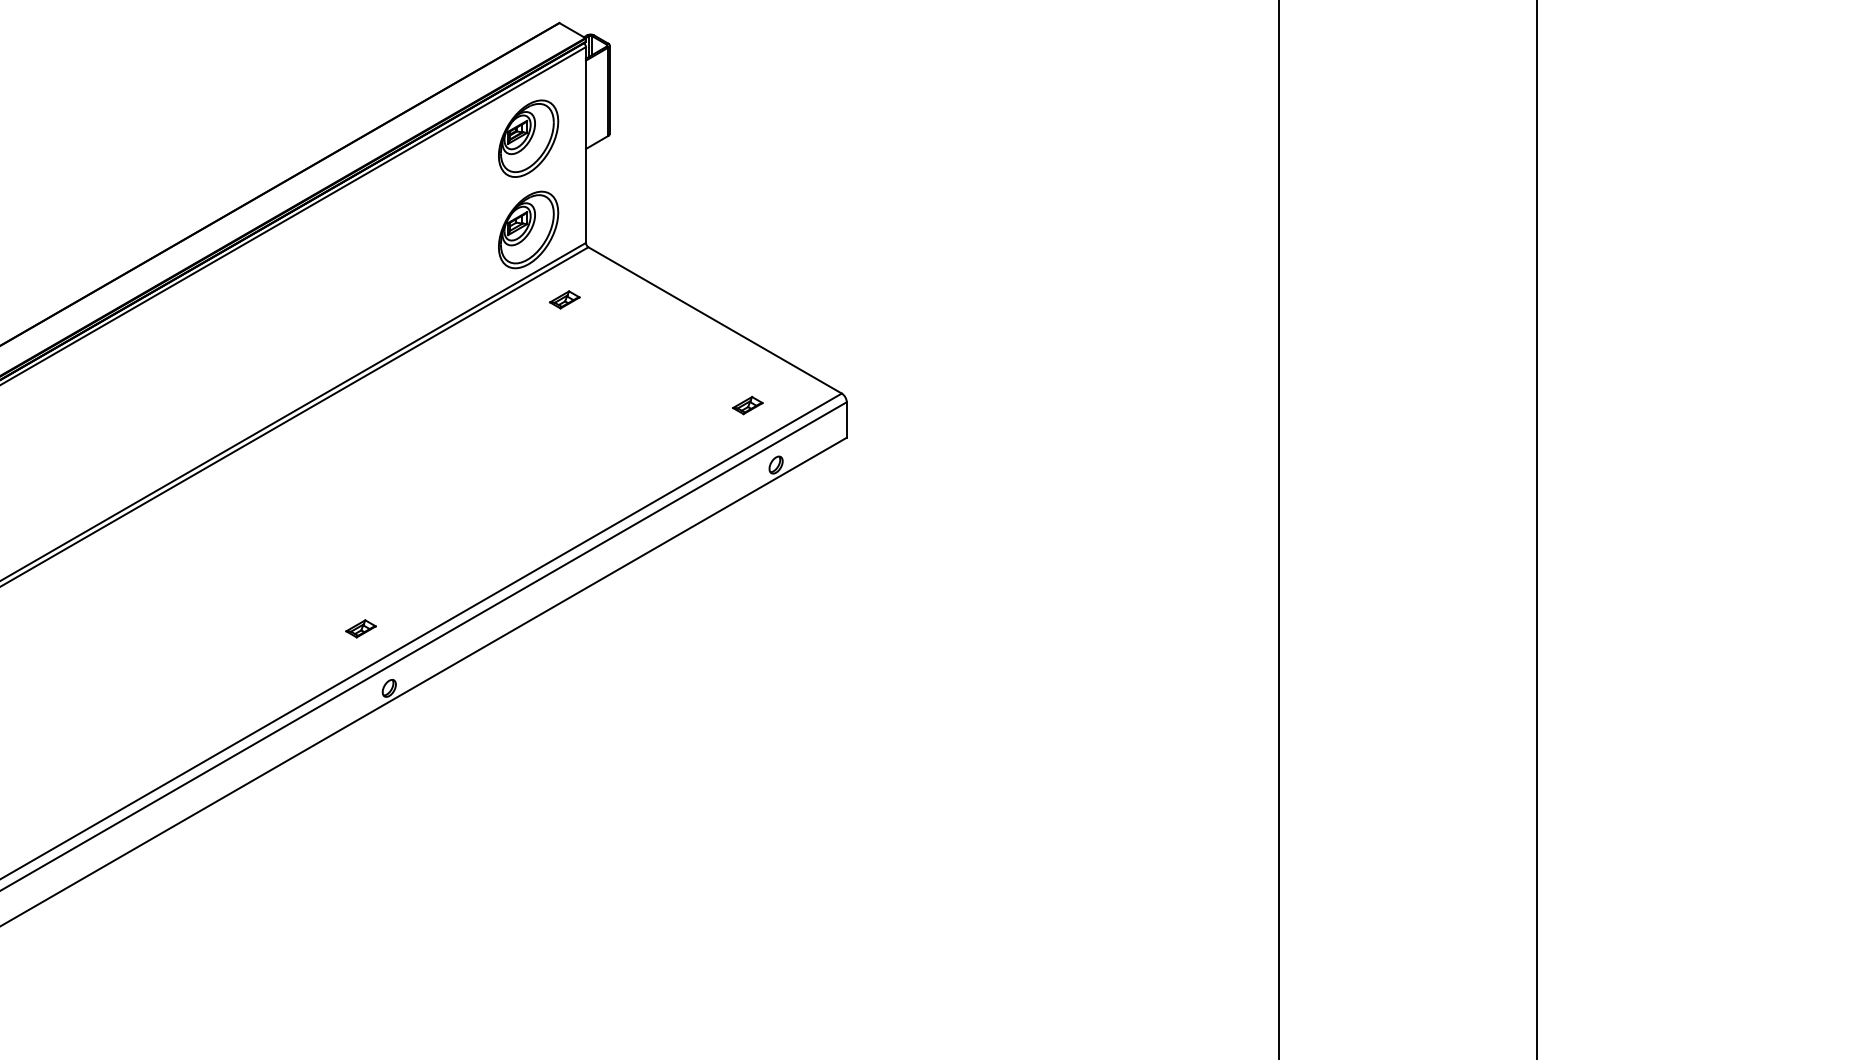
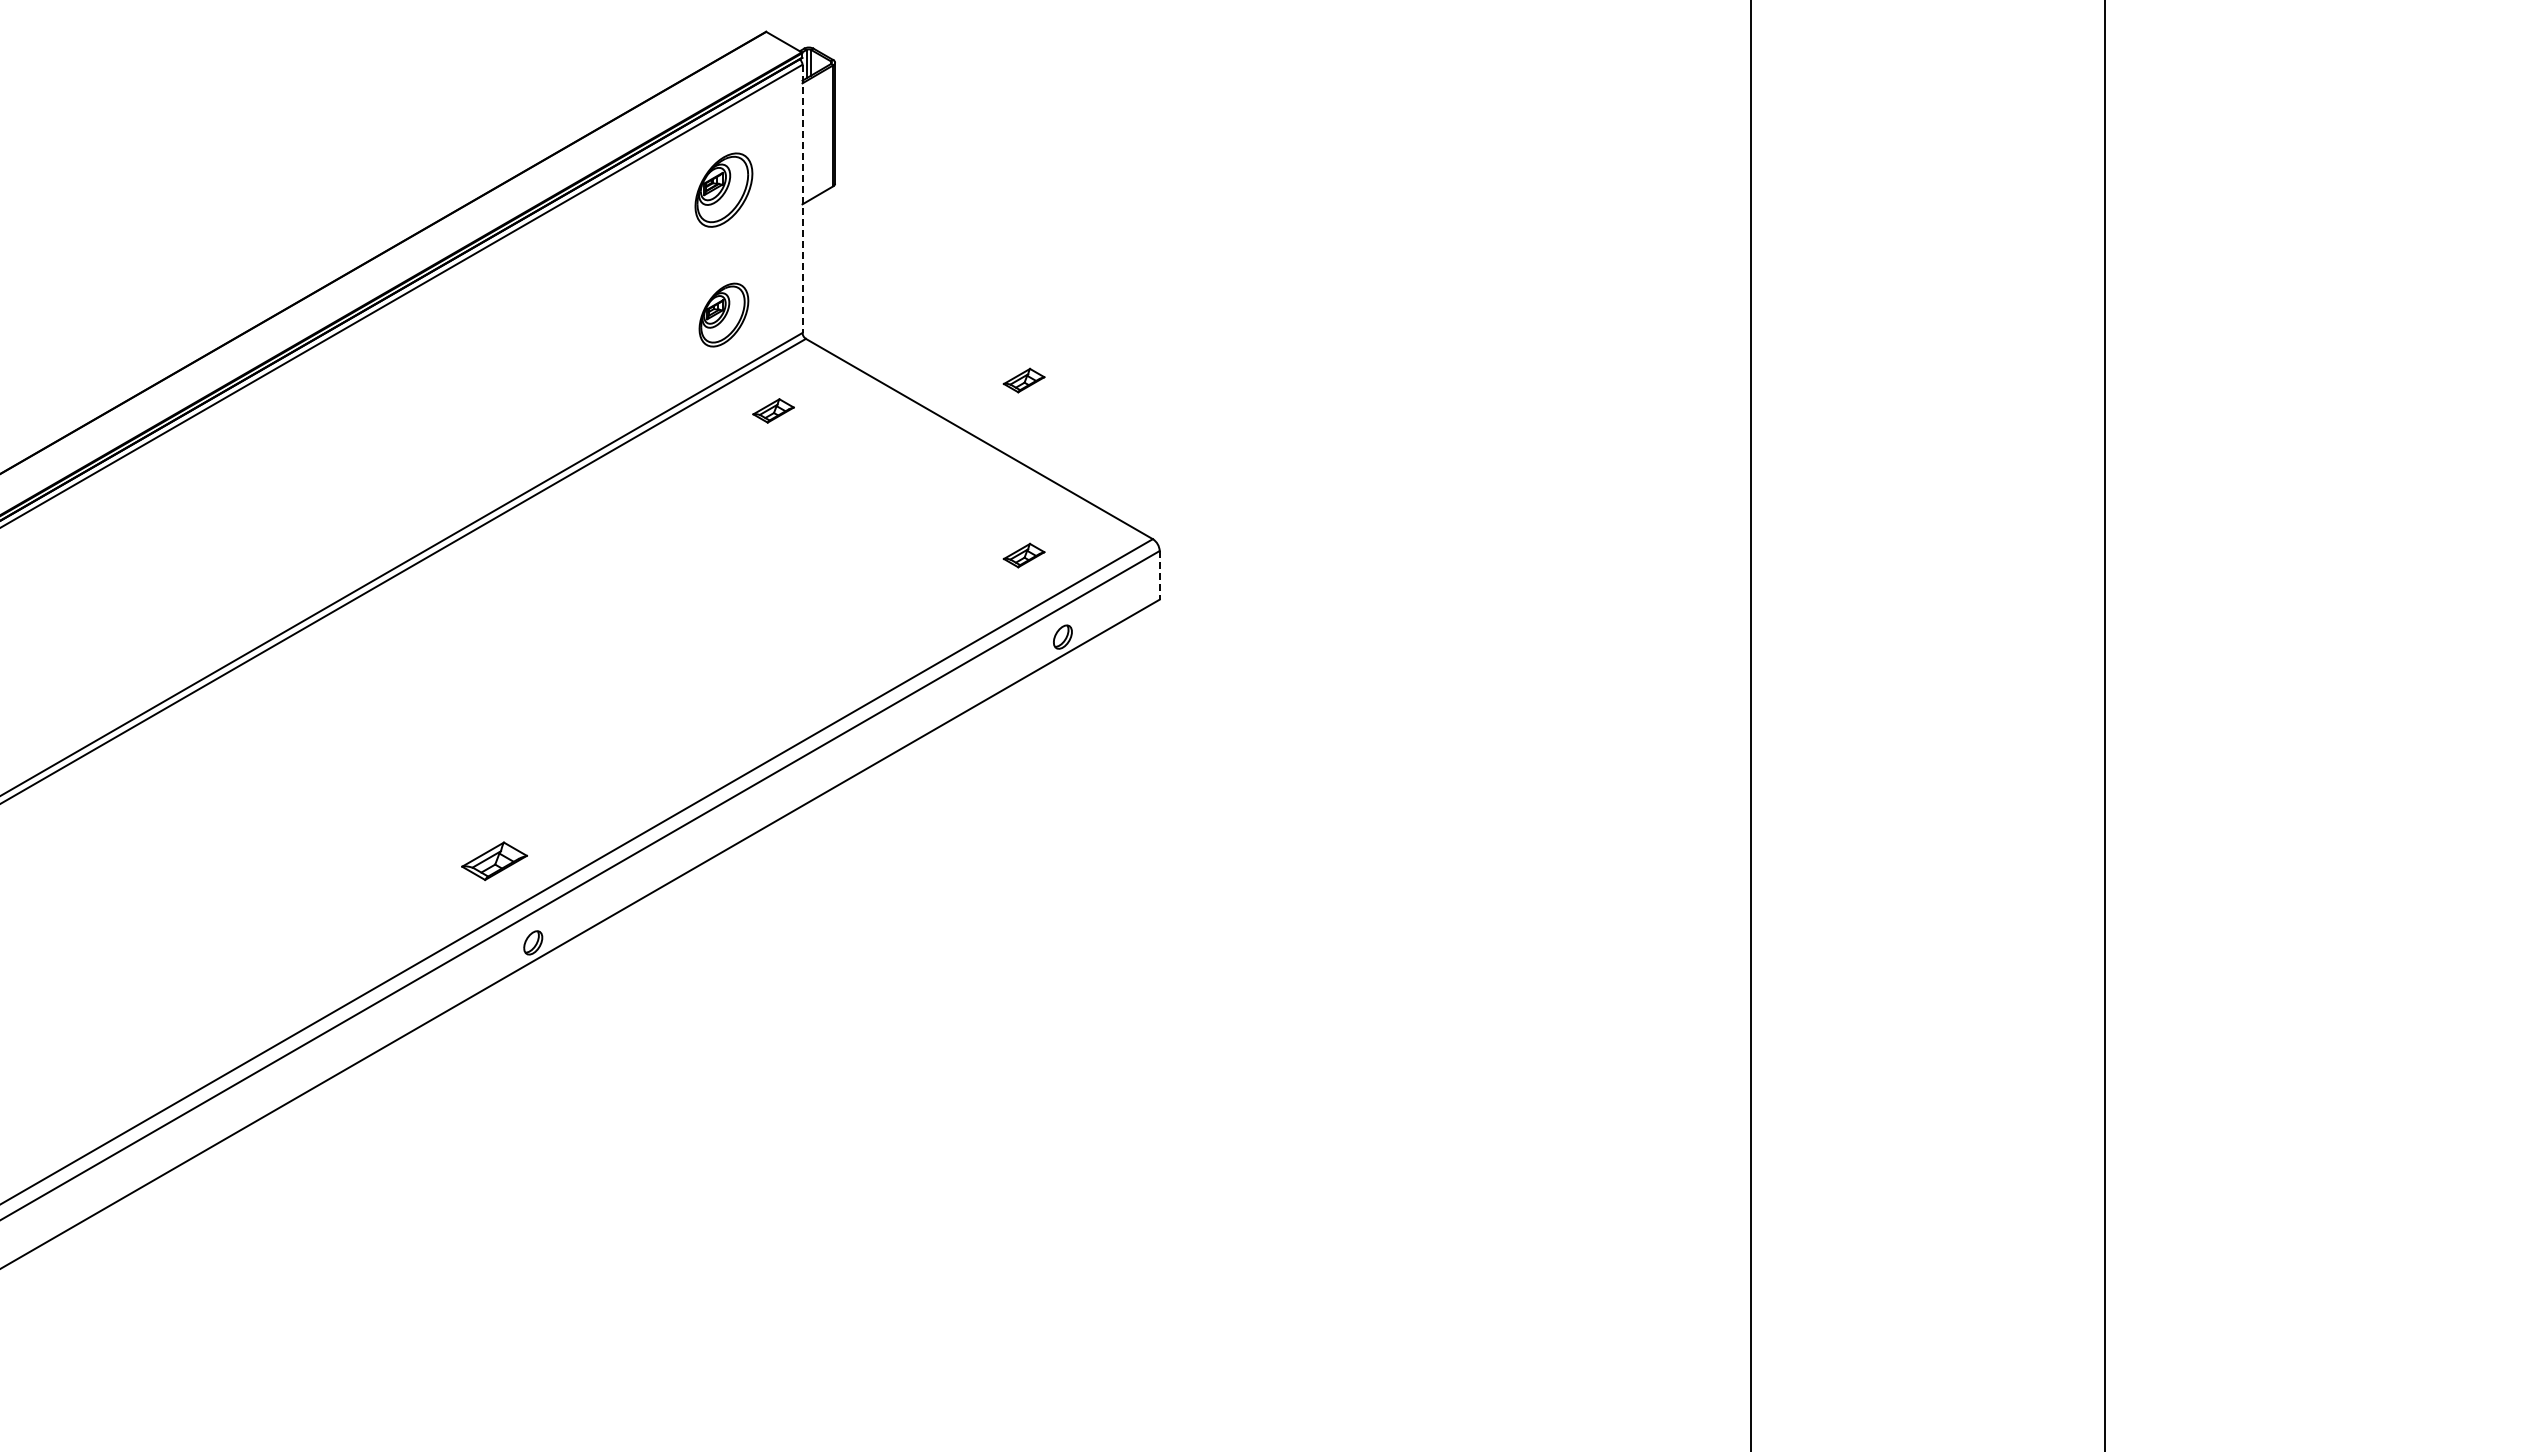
part: (528, 138) -> (723, 189), size x0.7
line: (585, 145) -> (802, 199), solid -> dashed
part: (528, 229) -> (723, 314), size x0.6
part: (747, 277) -> (1023, 380), added
line: (846, 420) -> (1159, 575), solid -> dashed
part: (361, 628) -> (494, 861), size x1.6

